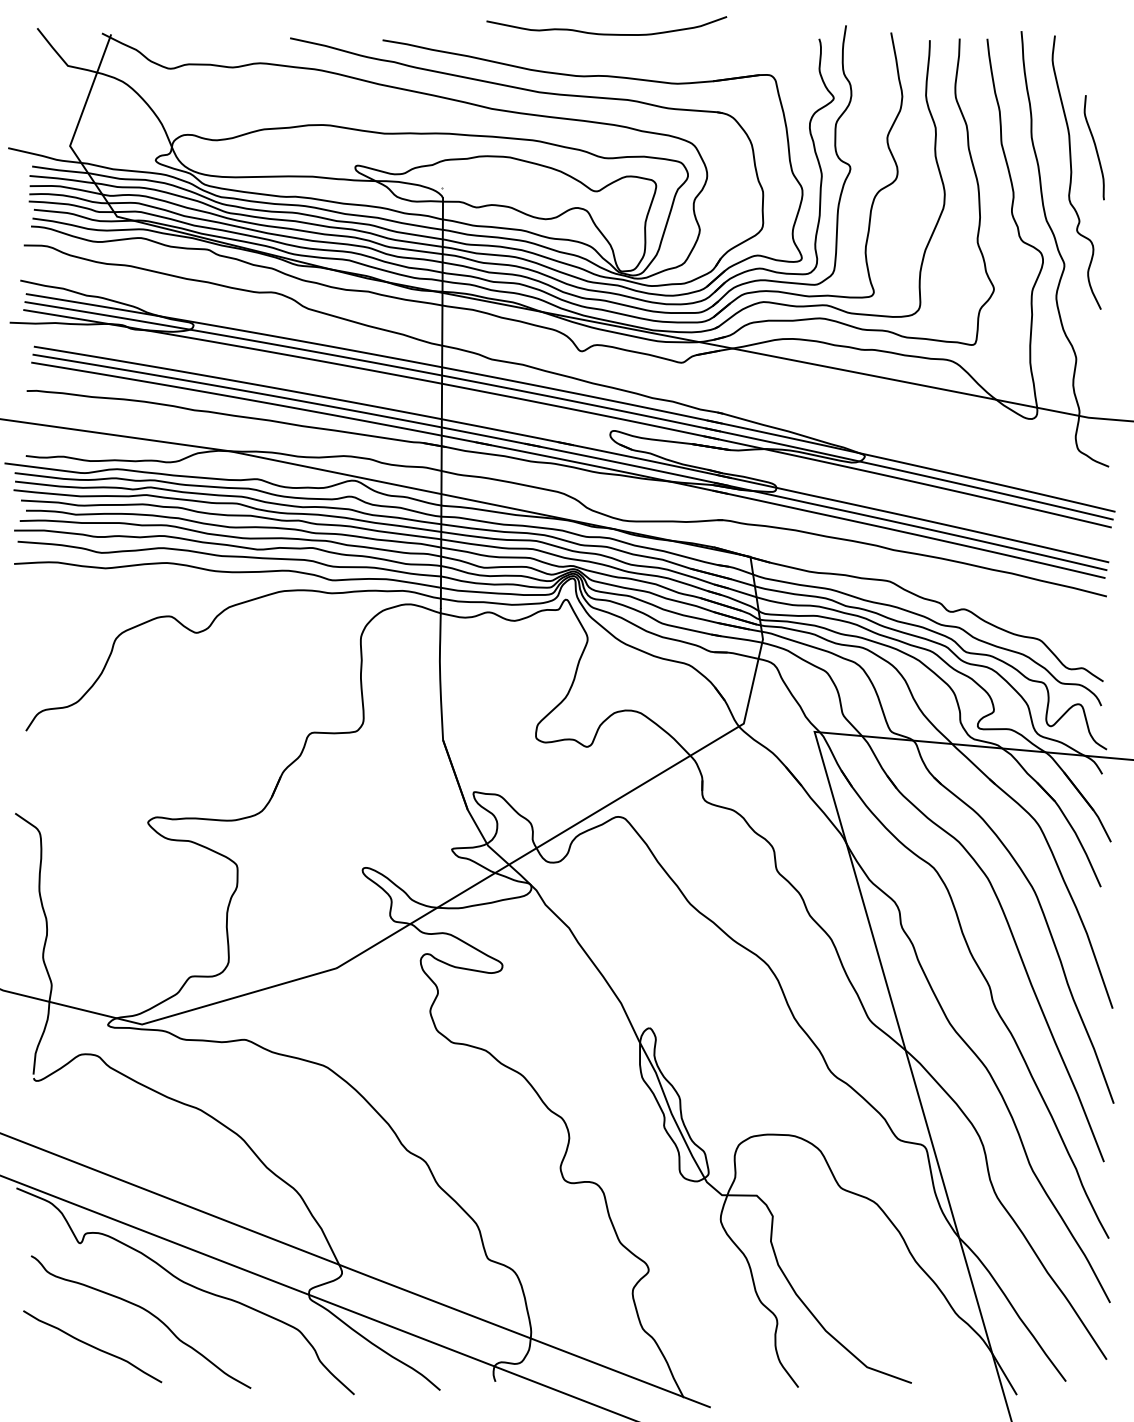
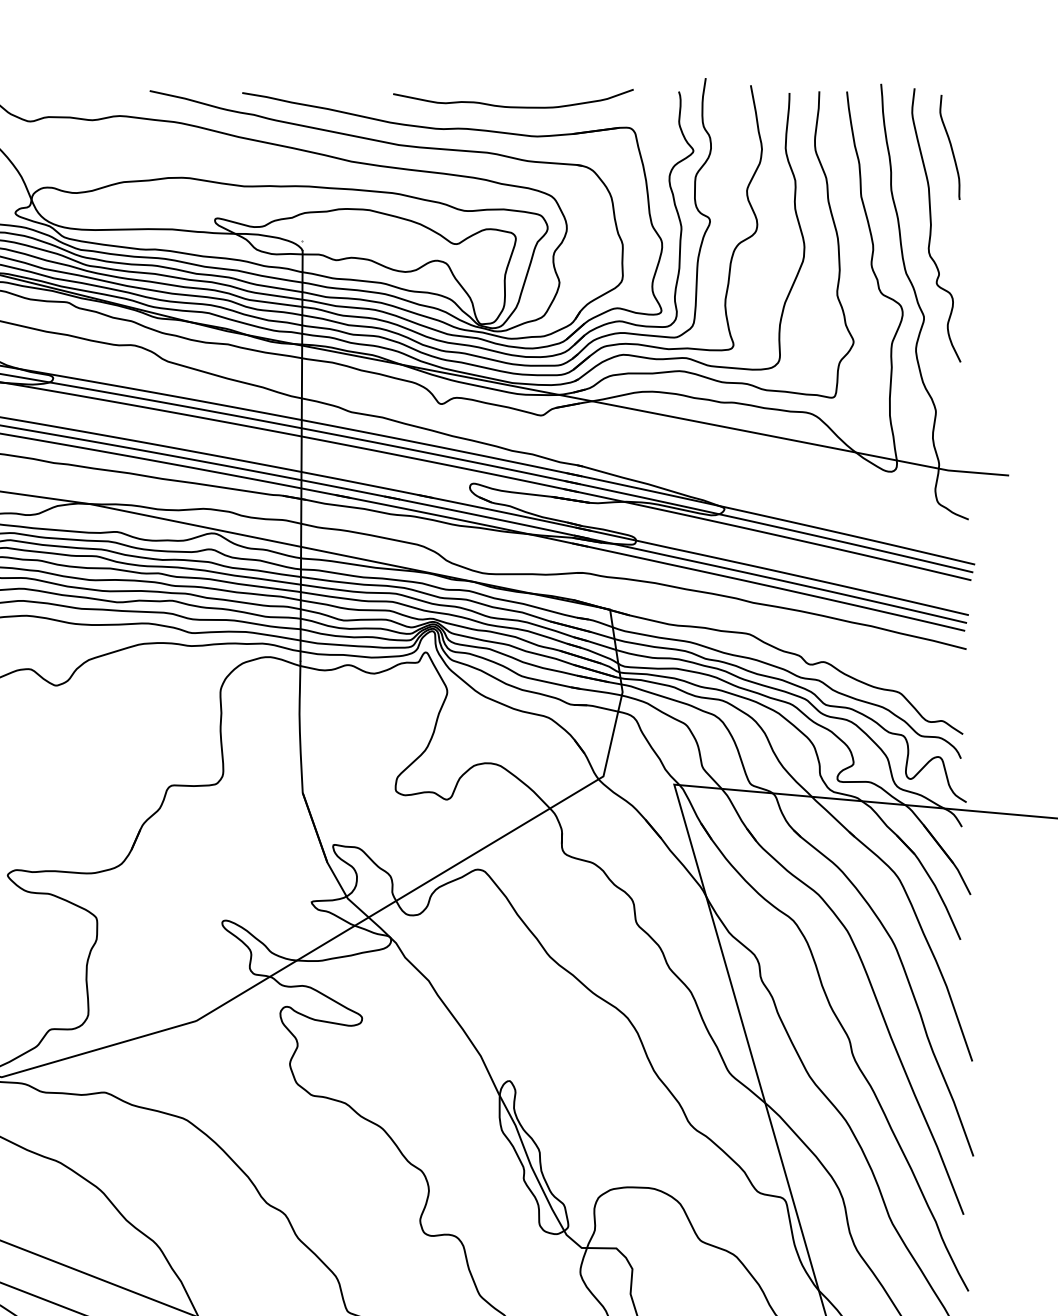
curve: (606, 33) -> (513, 106), moved
curve: (1094, 147) -> (950, 147), moved

